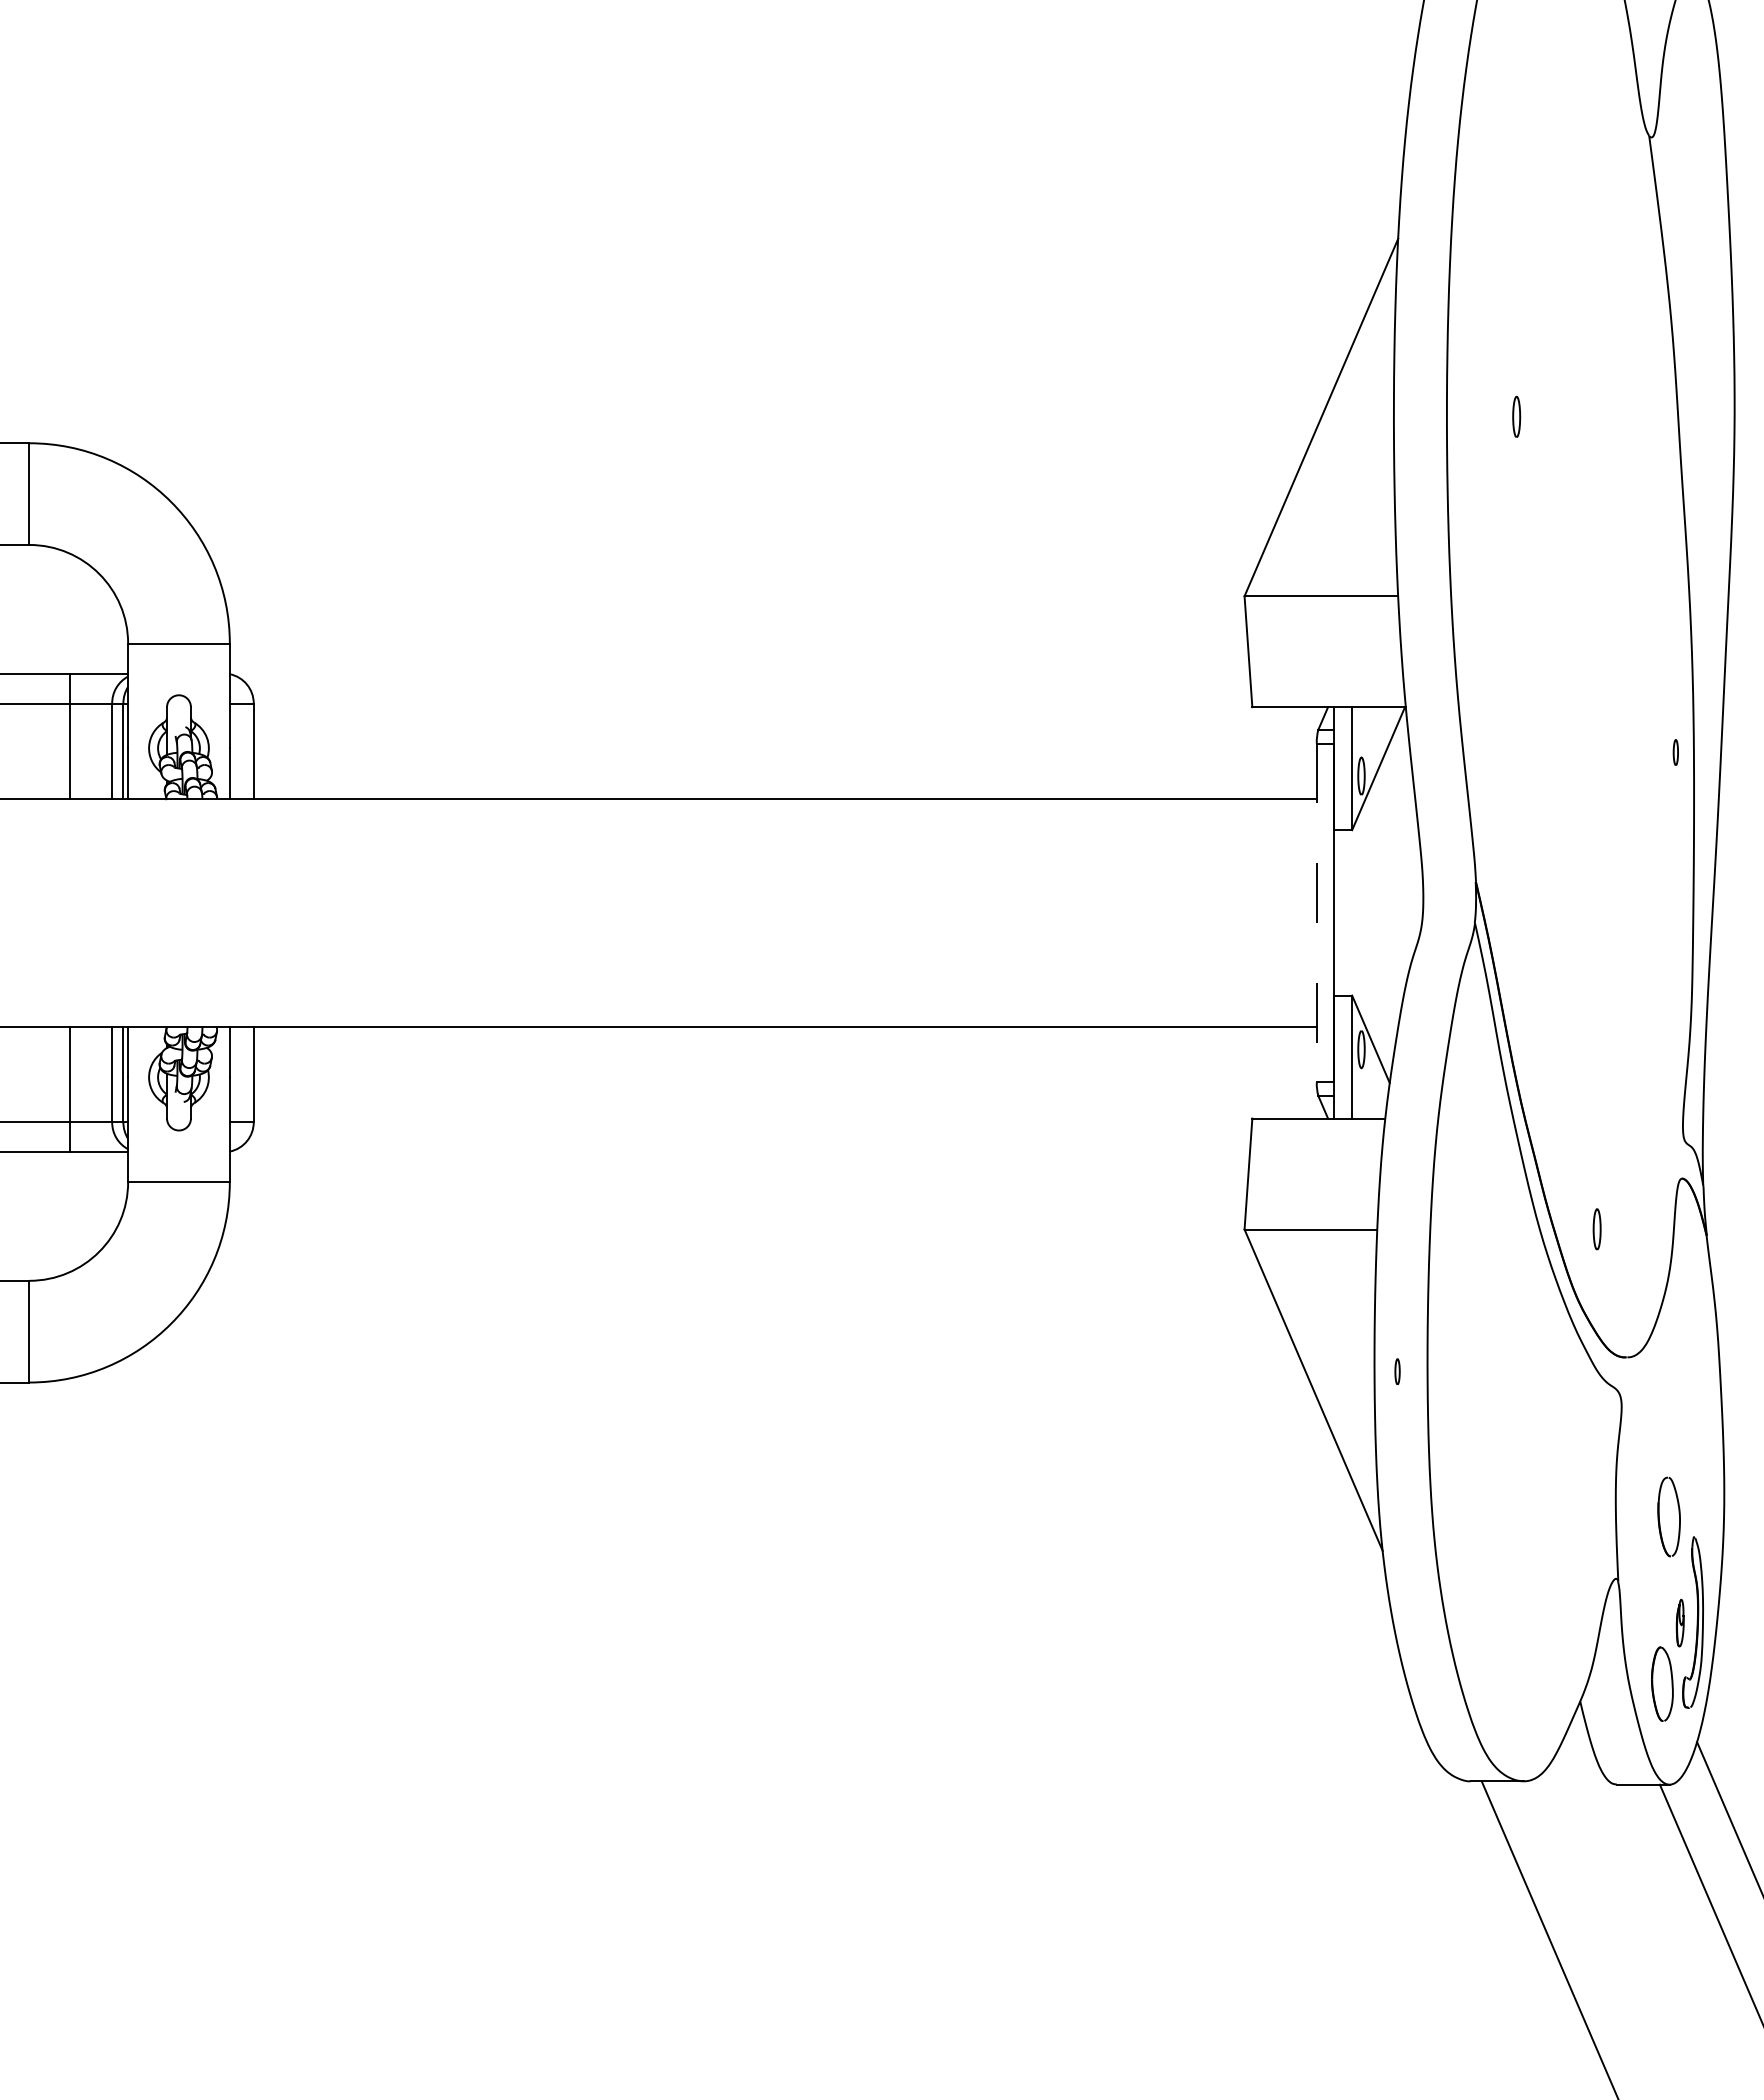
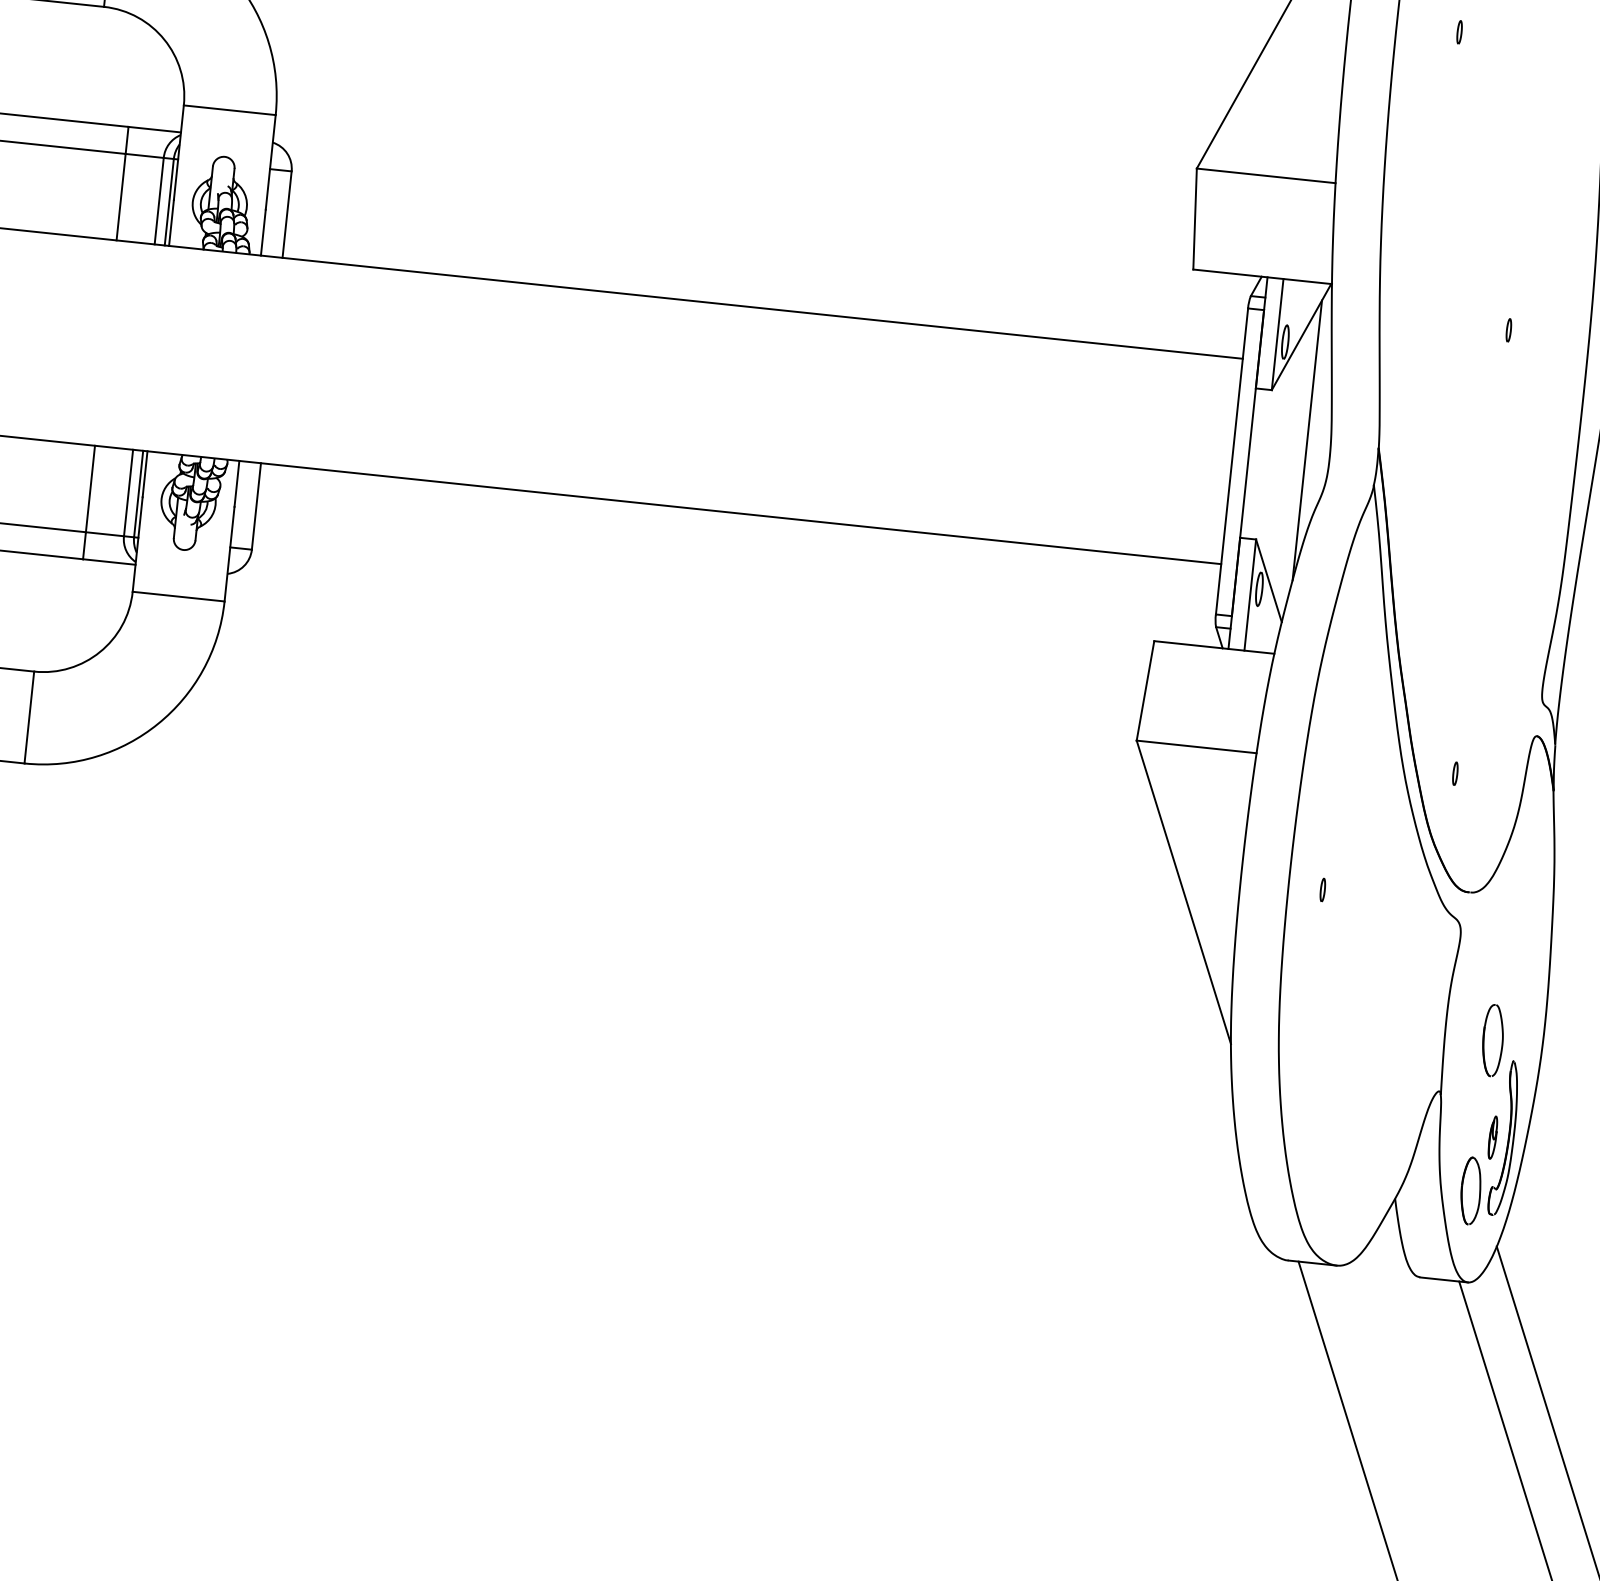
part: (1516, 416) -> (1459, 32), size x0.62
part: (1675, 752) -> (1508, 330), moved
line: (1396, 881) -> (1307, 440), added
line: (1316, 913) -> (1231, 461), dashed -> solid
part: (1597, 1228) -> (1455, 773), size x0.62
part: (1397, 1371) -> (1322, 889), moved

